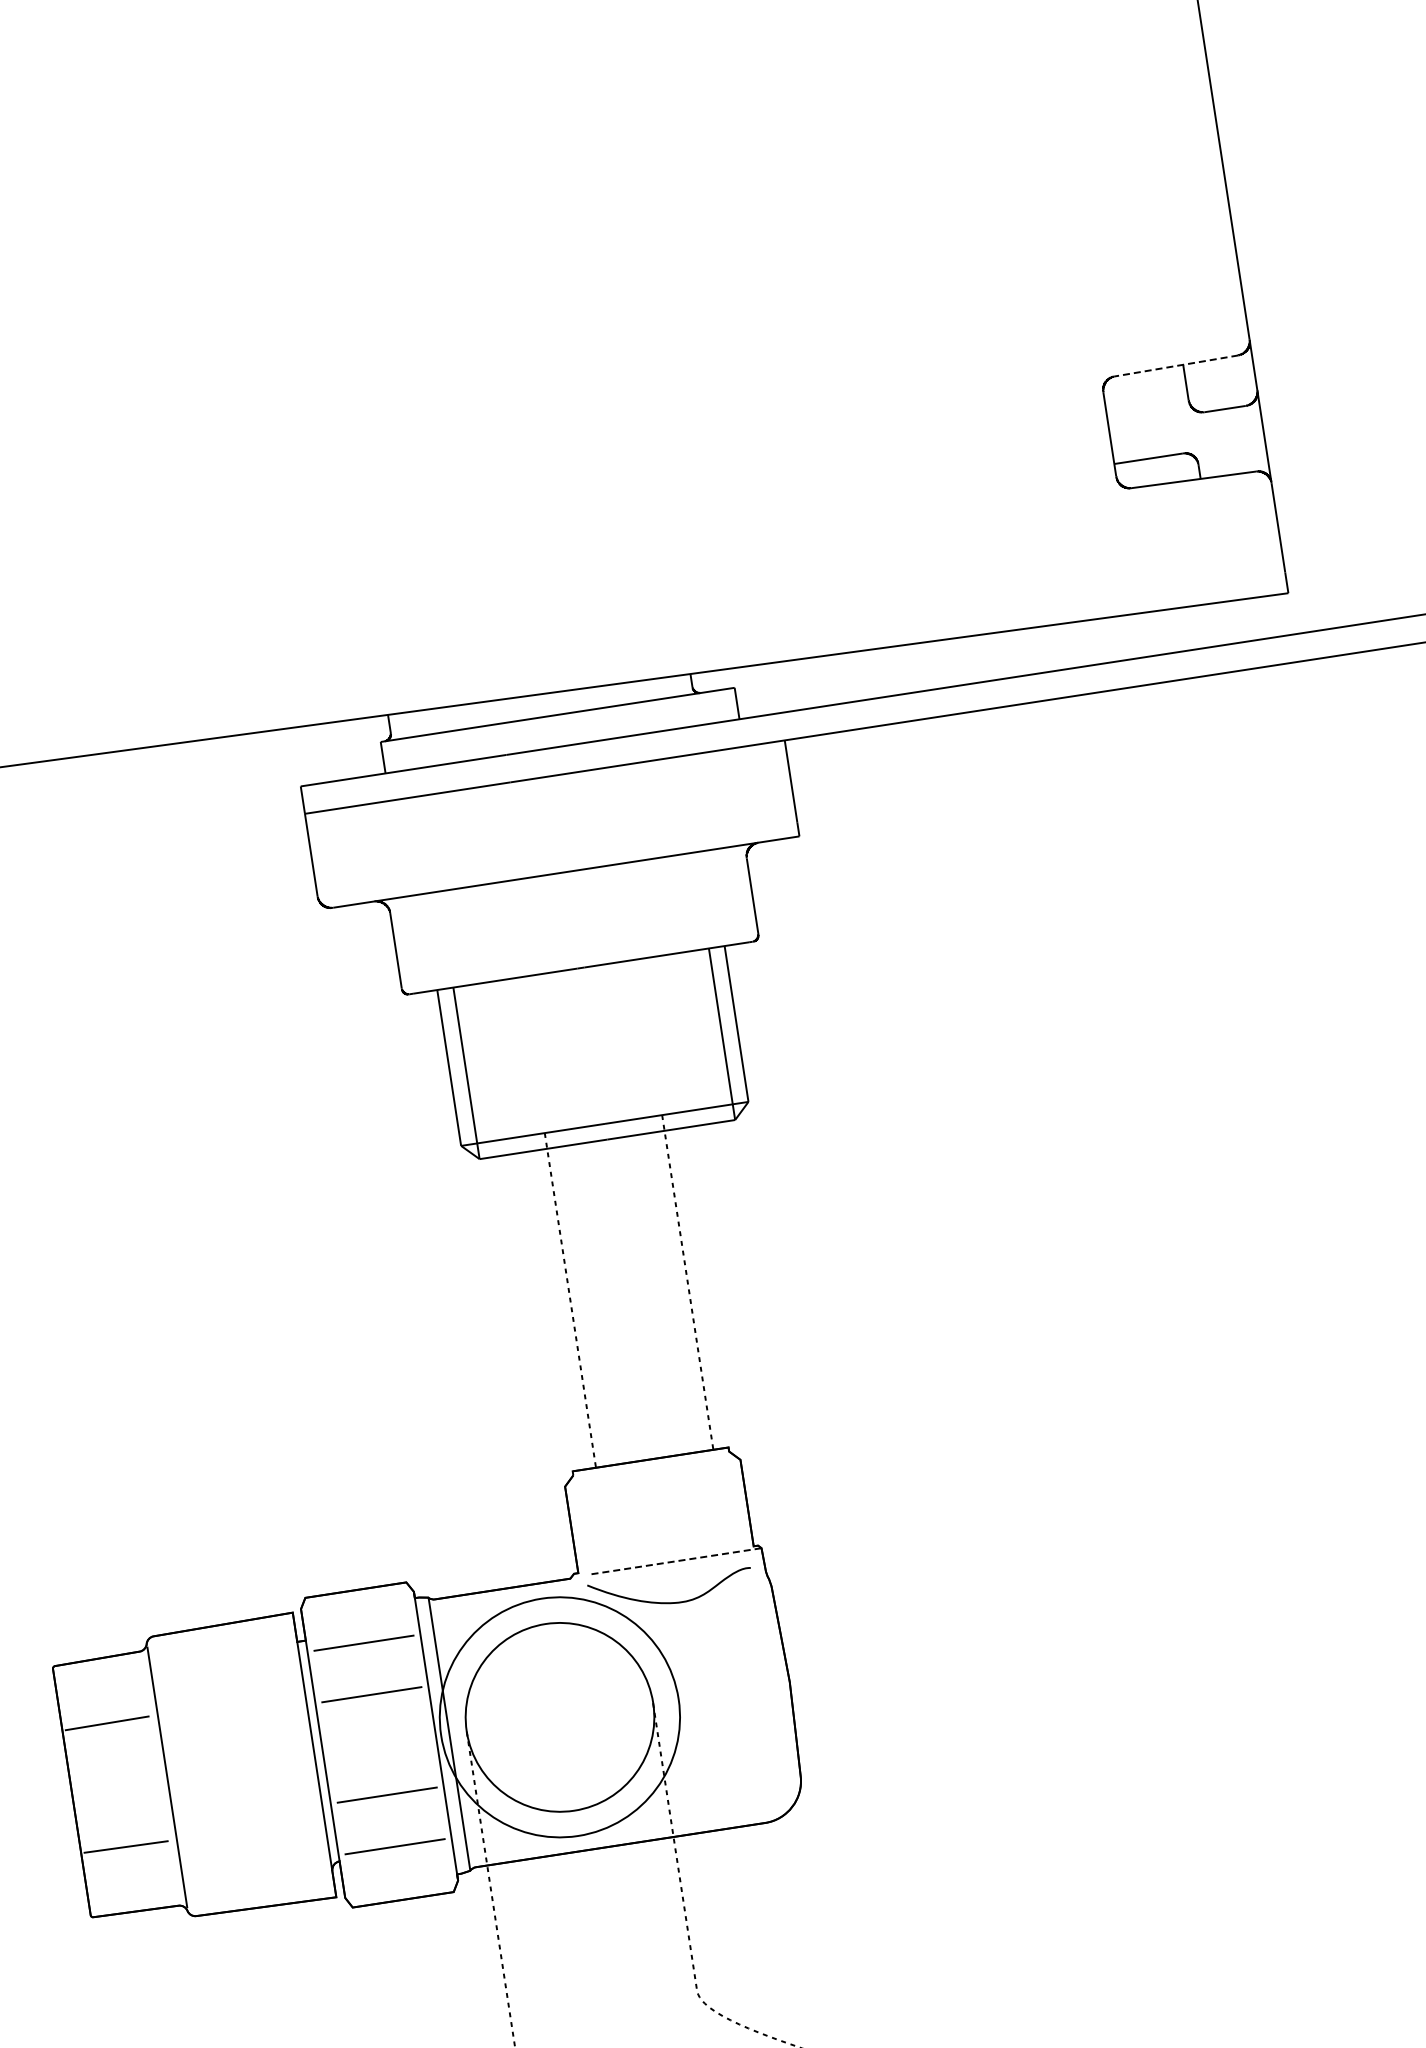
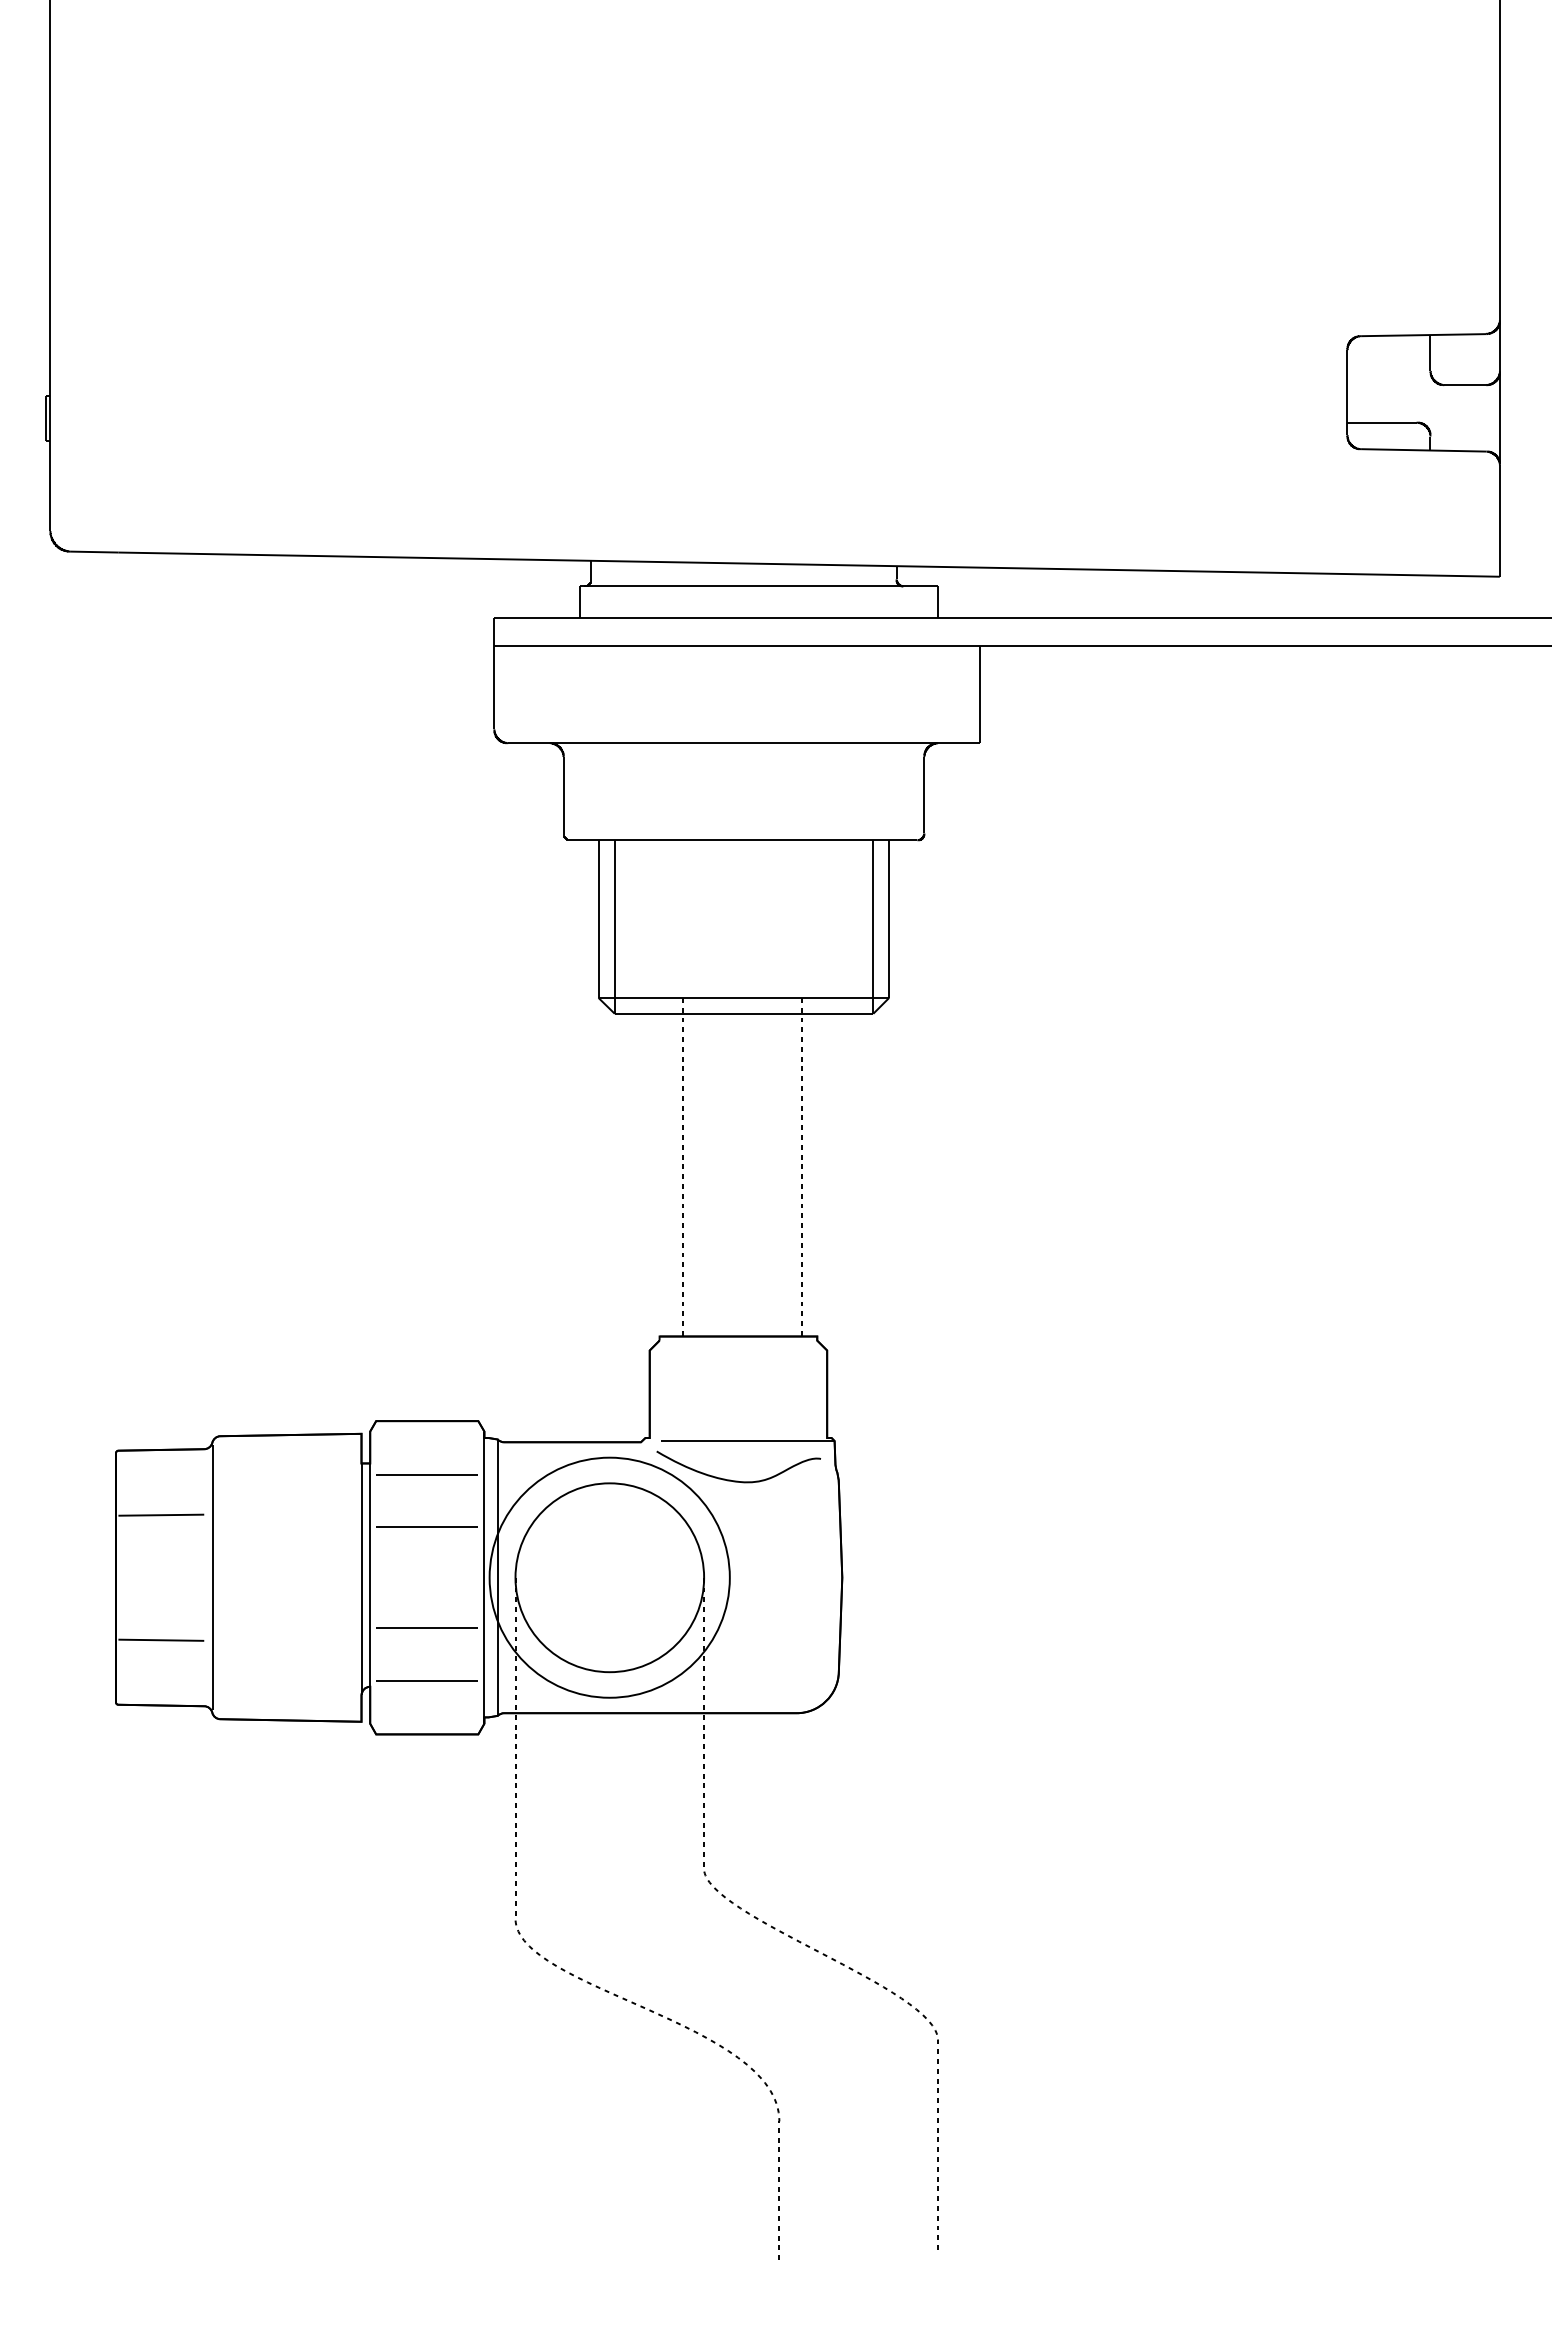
line: (1176, 366) -> (1423, 335), dashed -> solid
line: (675, 1561) -> (747, 1441), dashed -> solid

